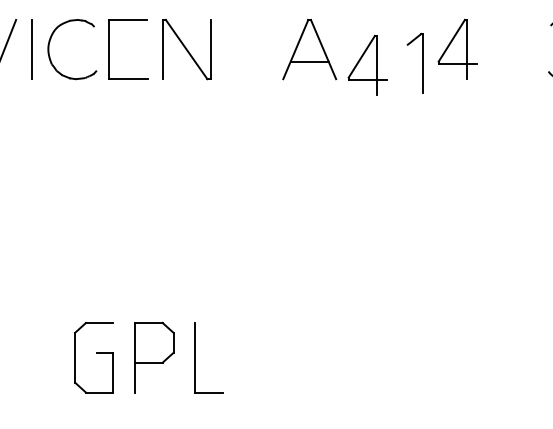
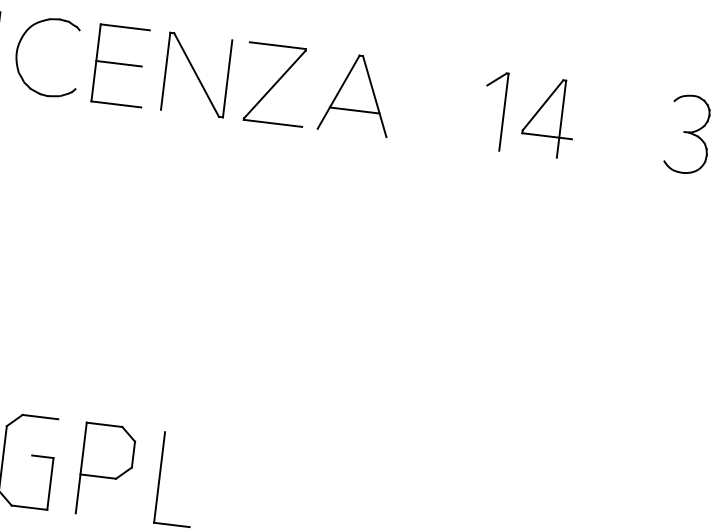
line: (126, 48) -> (118, 64), added
part: (247, 49) -> (275, 84), added
part: (422, 62) -> (503, 110), moved
part: (367, 64) -> (429, 122), removed

